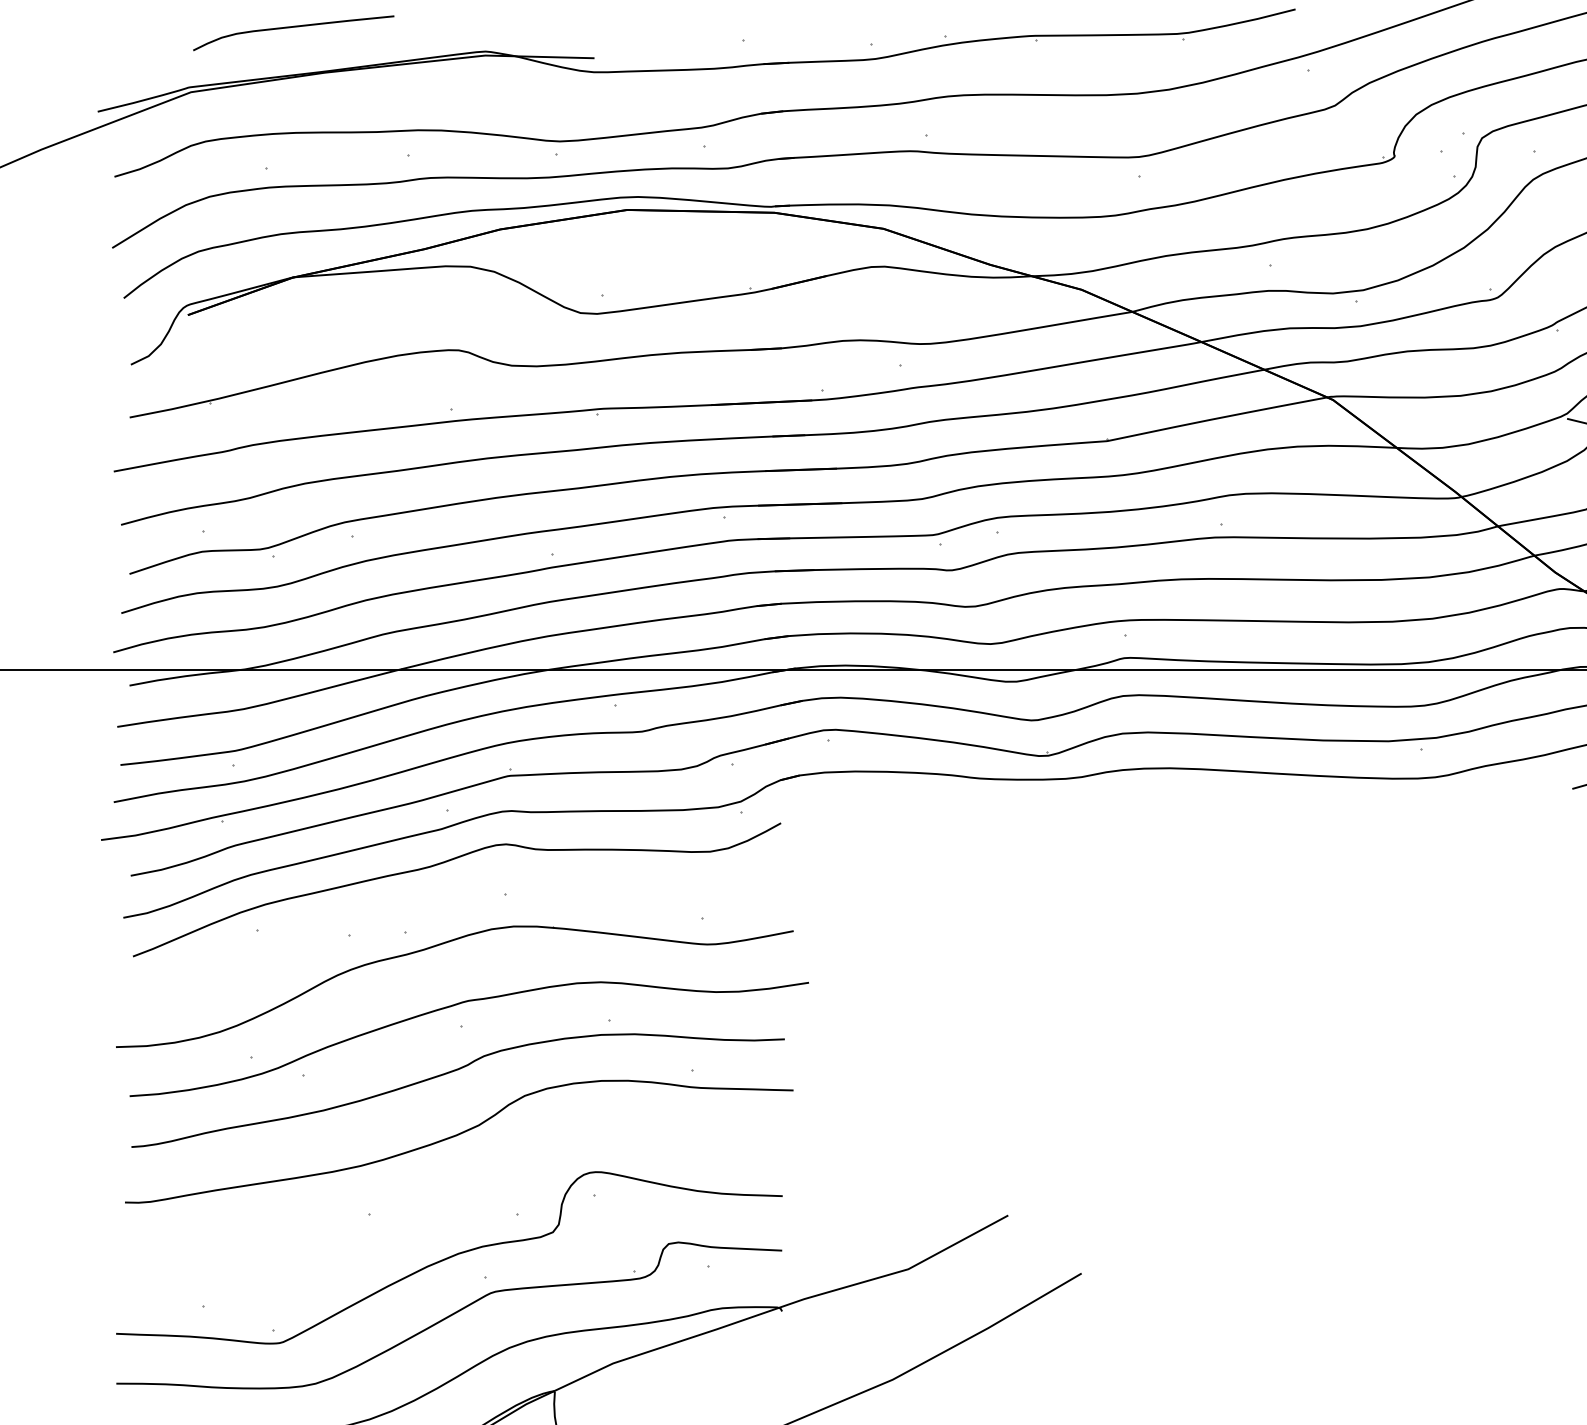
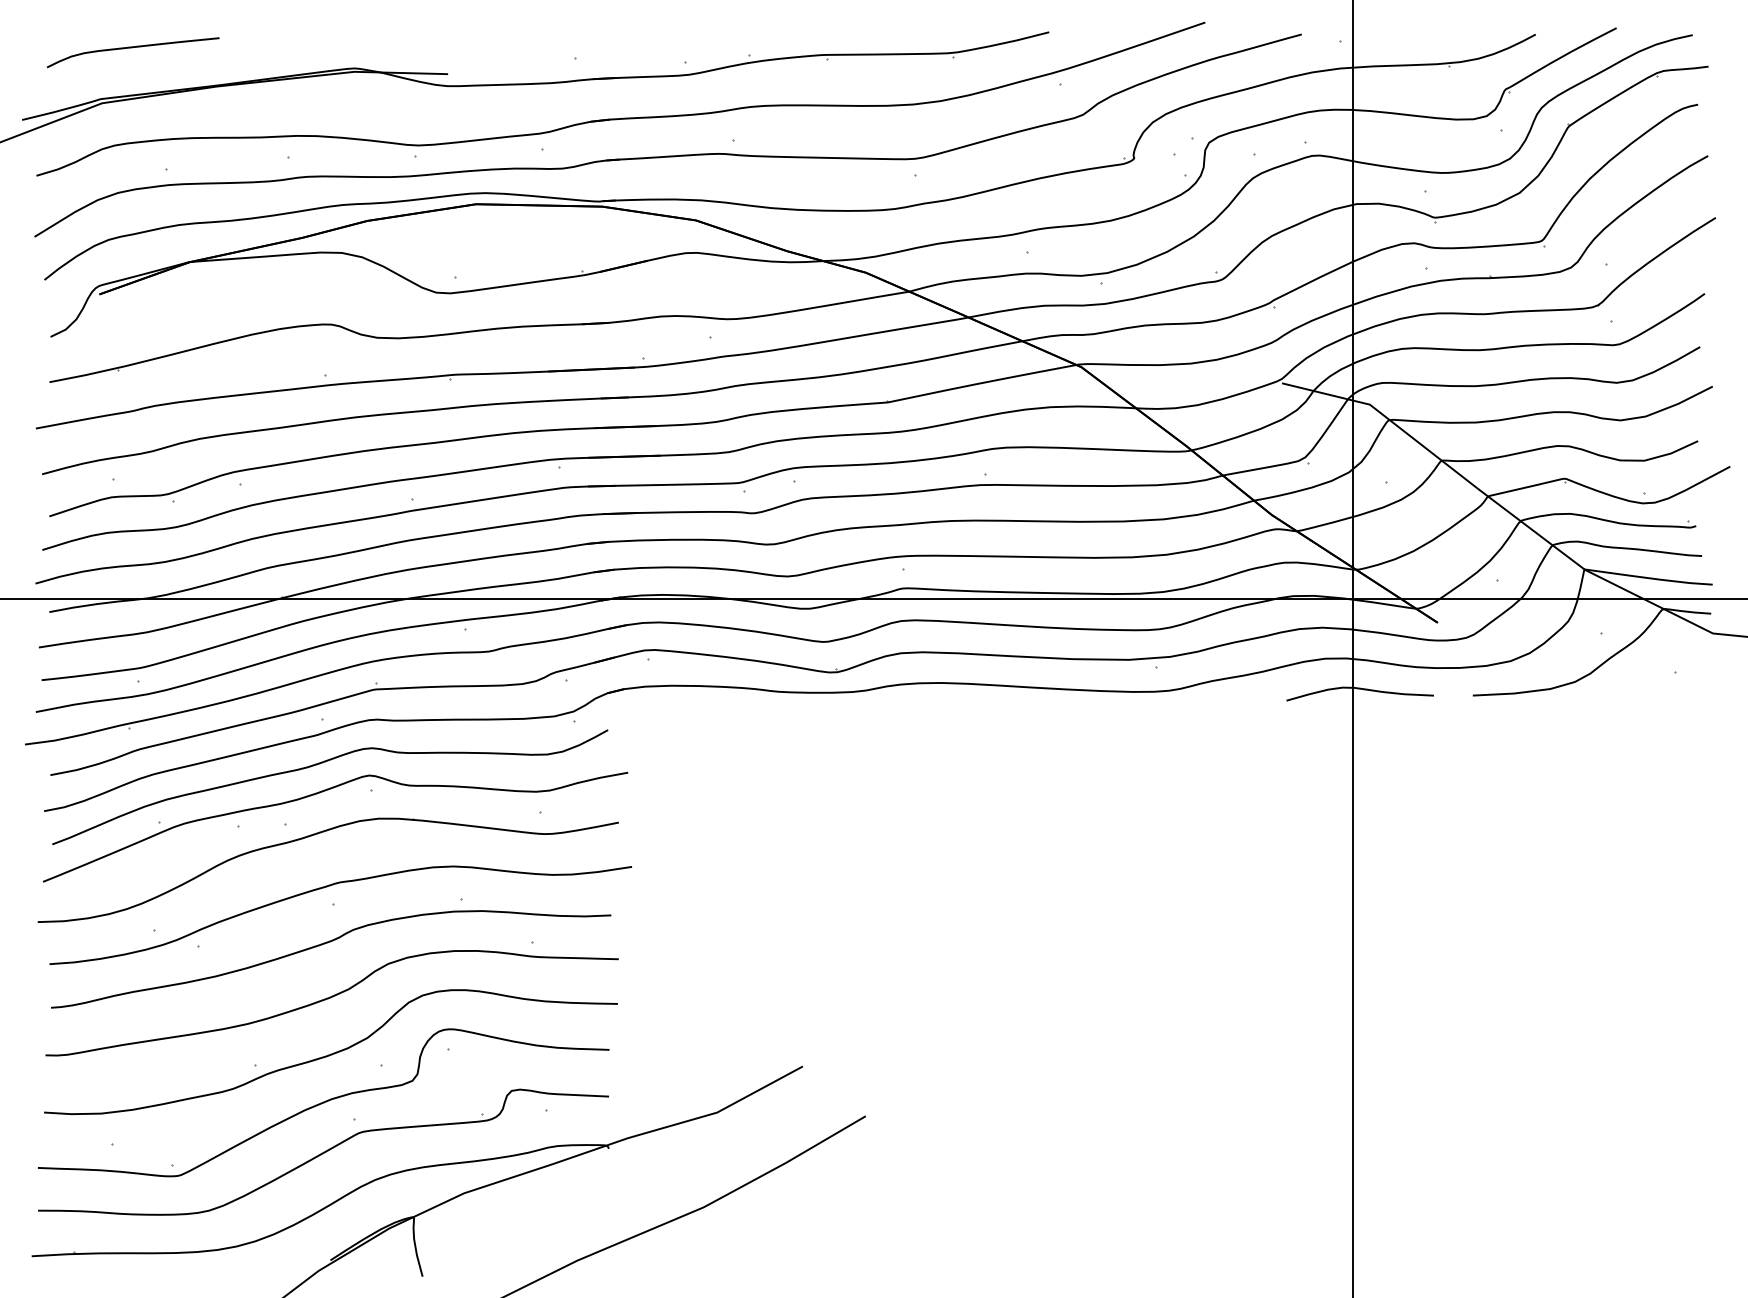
curve: (292, 28) -> (132, 48), moved
curve: (445, 897) -> (320, 793), added
curve: (457, 1200) -> (330, 1053), added

